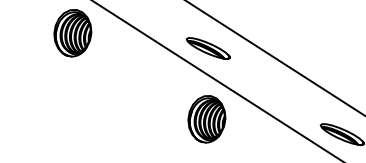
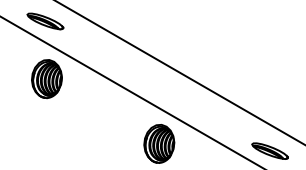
part: (208, 48) -> (157, 86), removed

